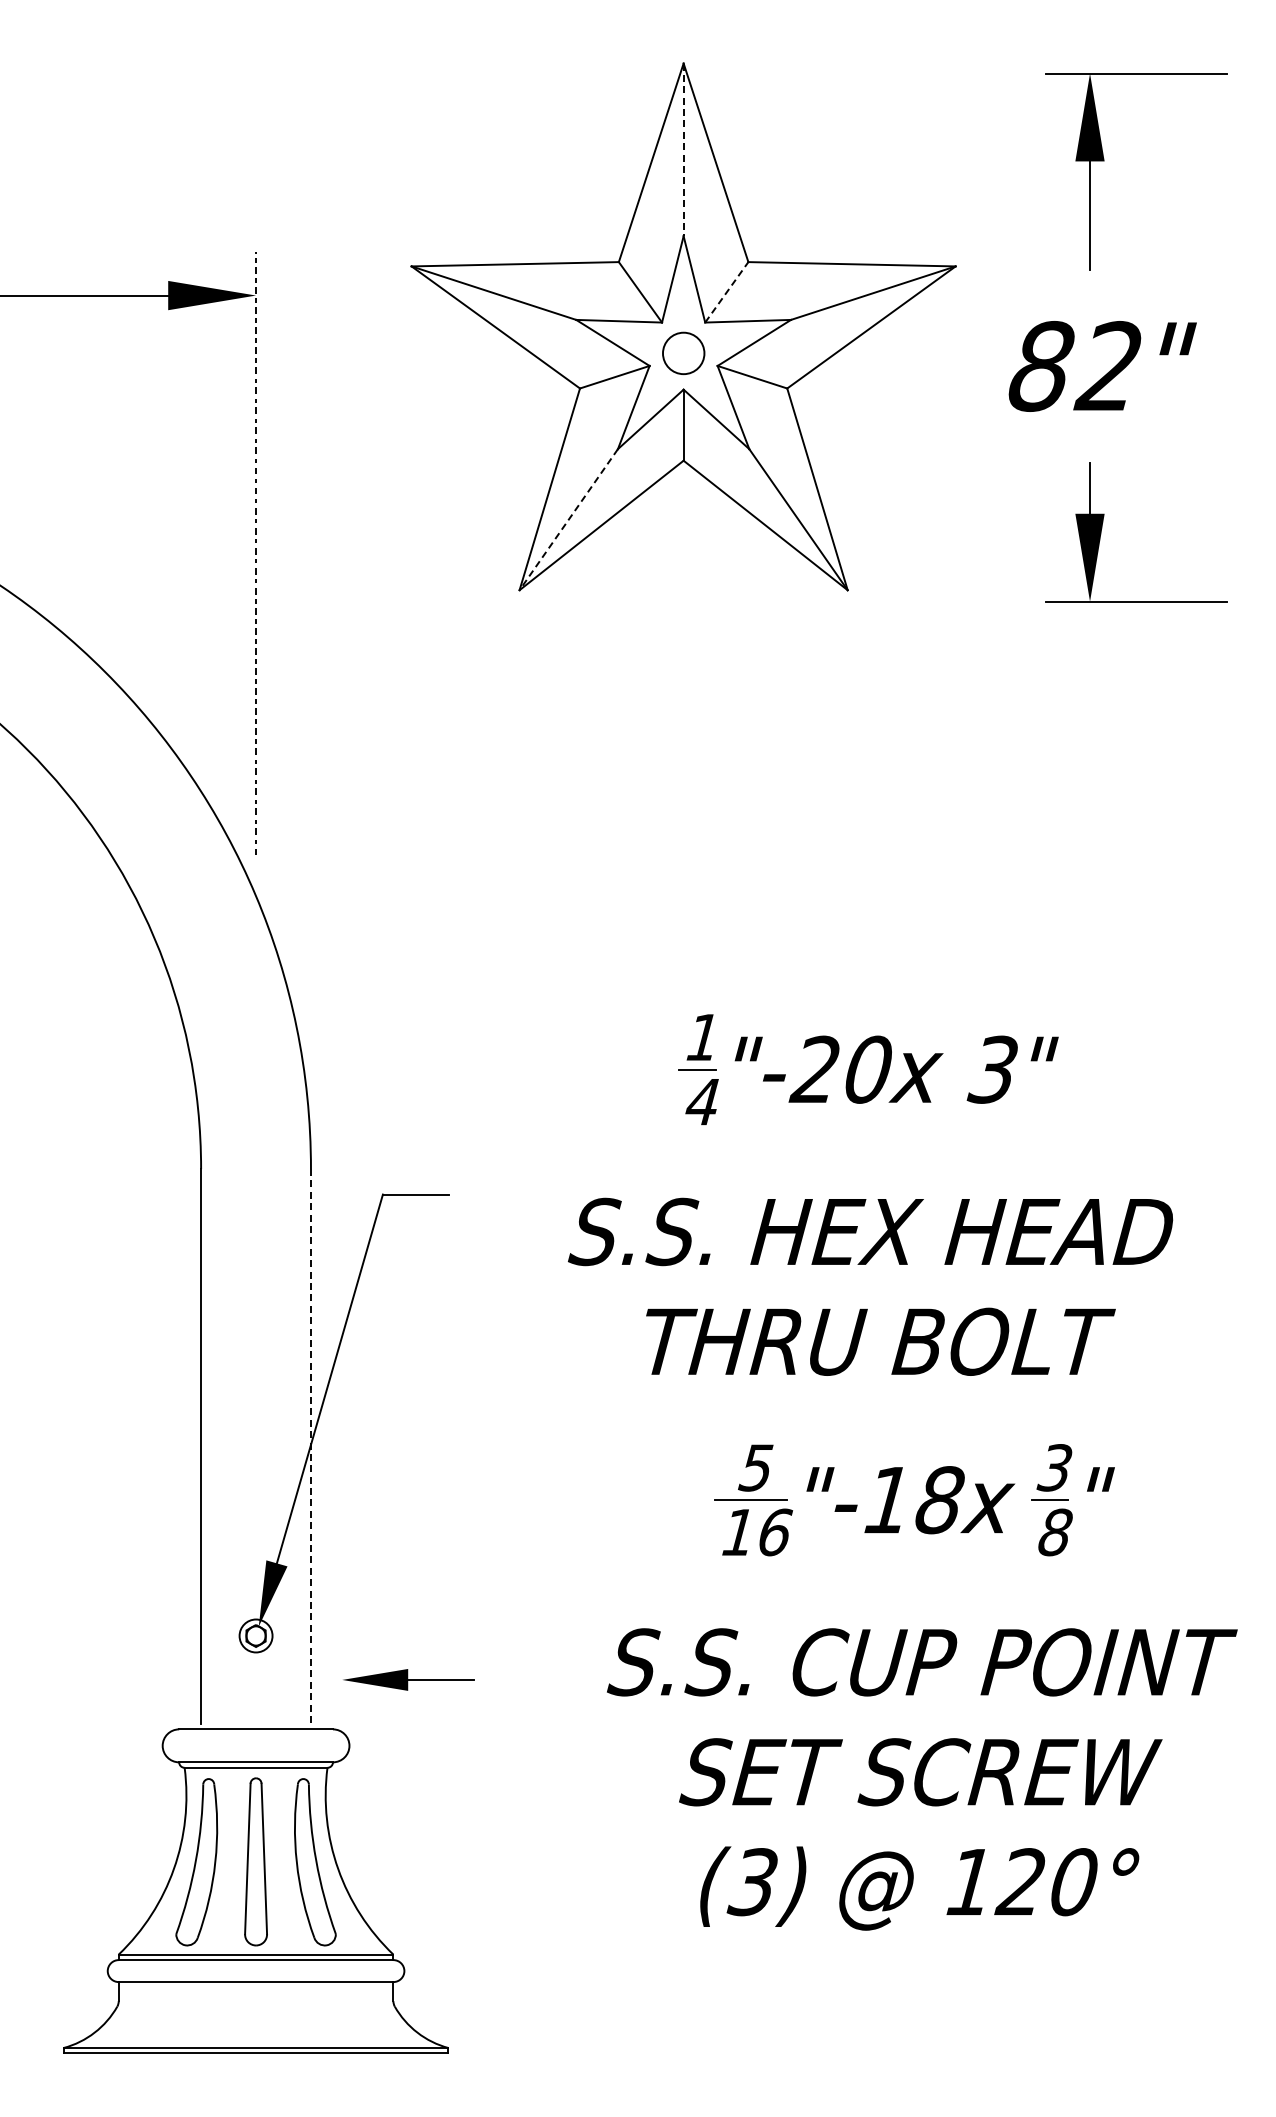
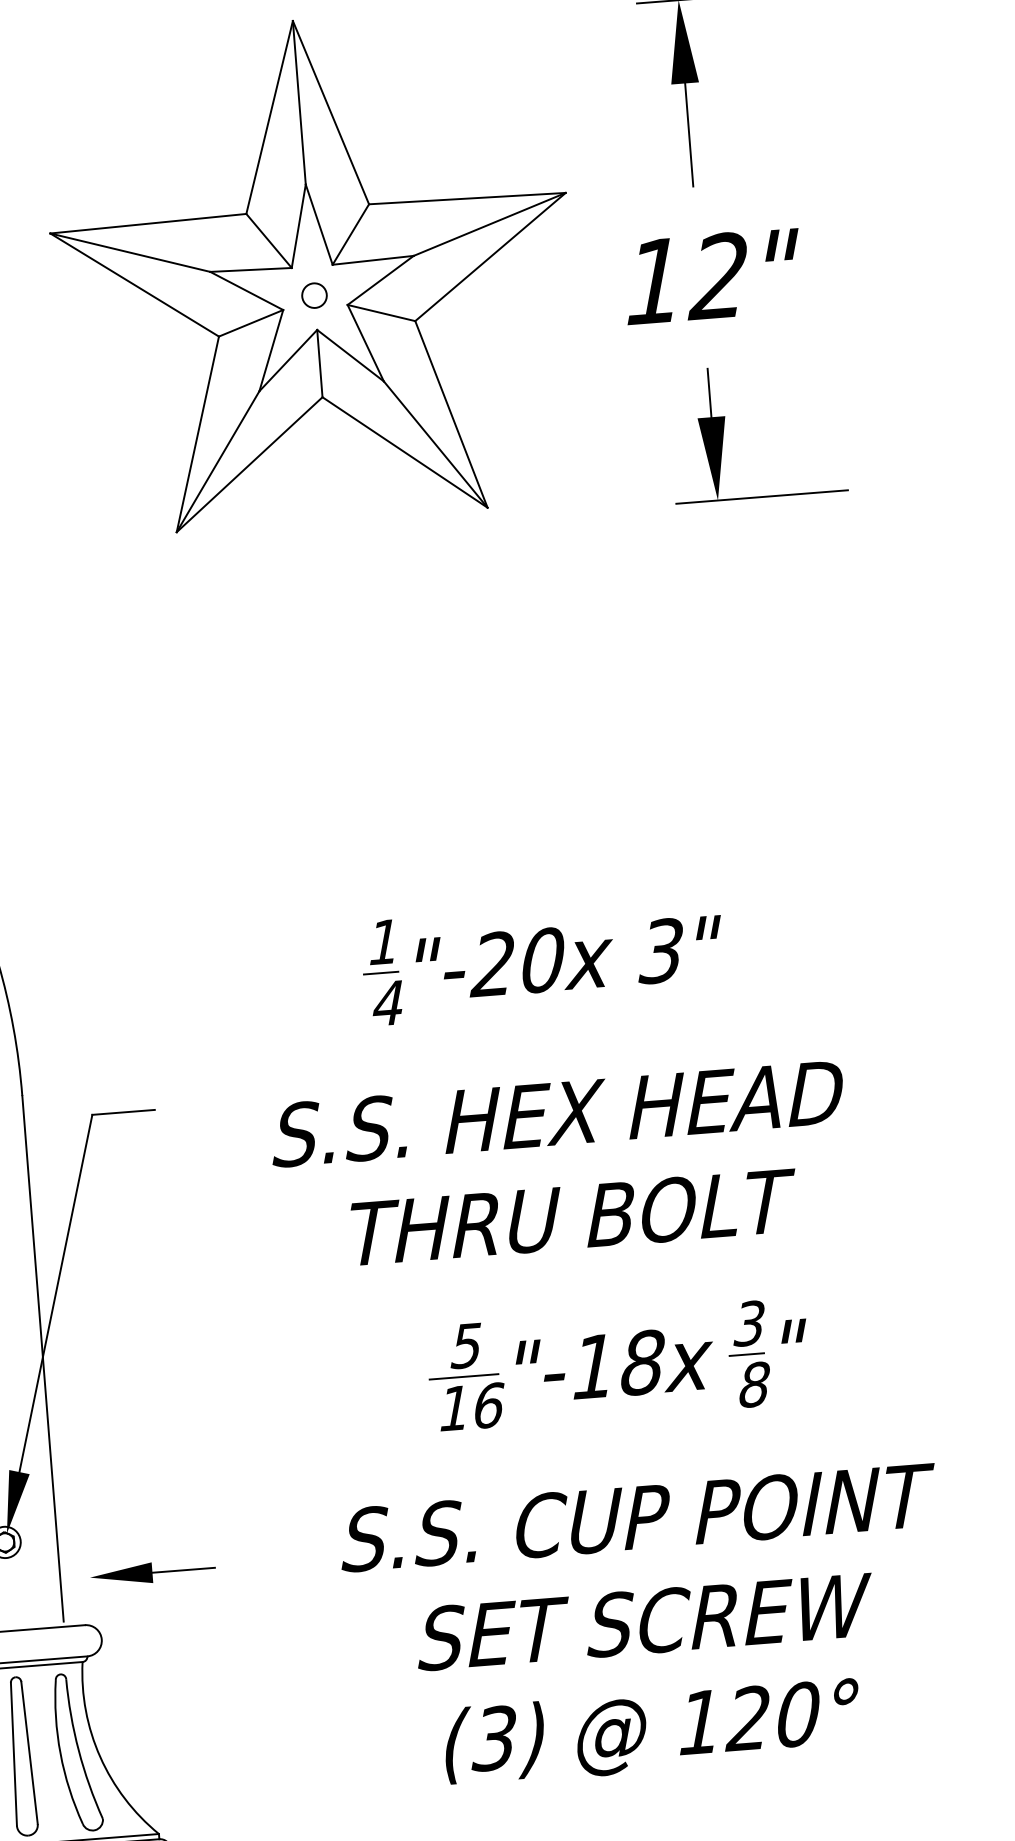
line: (683, 150) -> (299, 103), dashed -> solid
line: (727, 291) -> (351, 233), dashed -> solid
circle: (683, 353) -> (314, 295), size x0.62
text: (1041, 366) -> (654, 281), 82" -> 12"
line: (568, 520) -> (217, 462), dashed -> solid
line: (311, 1446) -> (43, 1358), dashed -> solid

